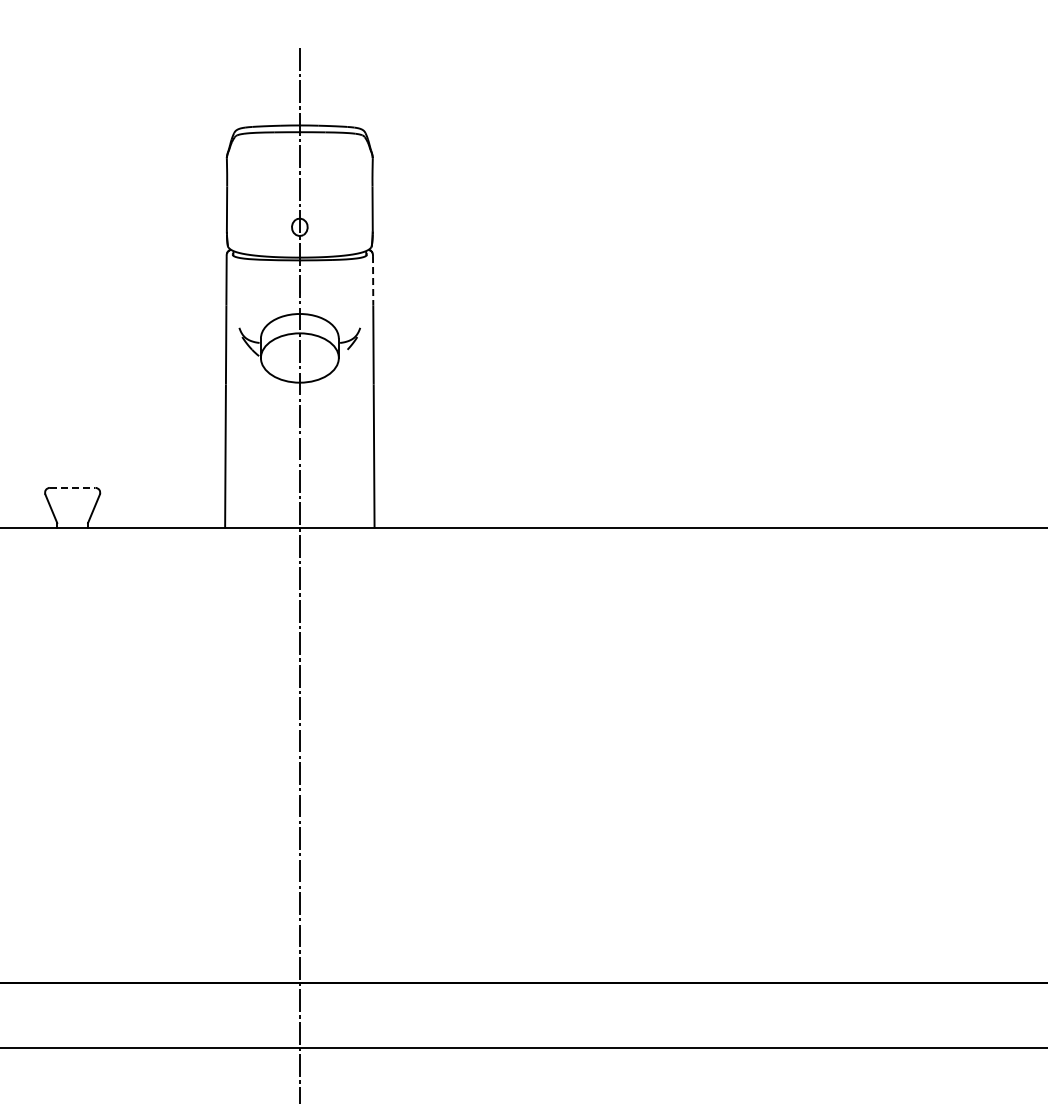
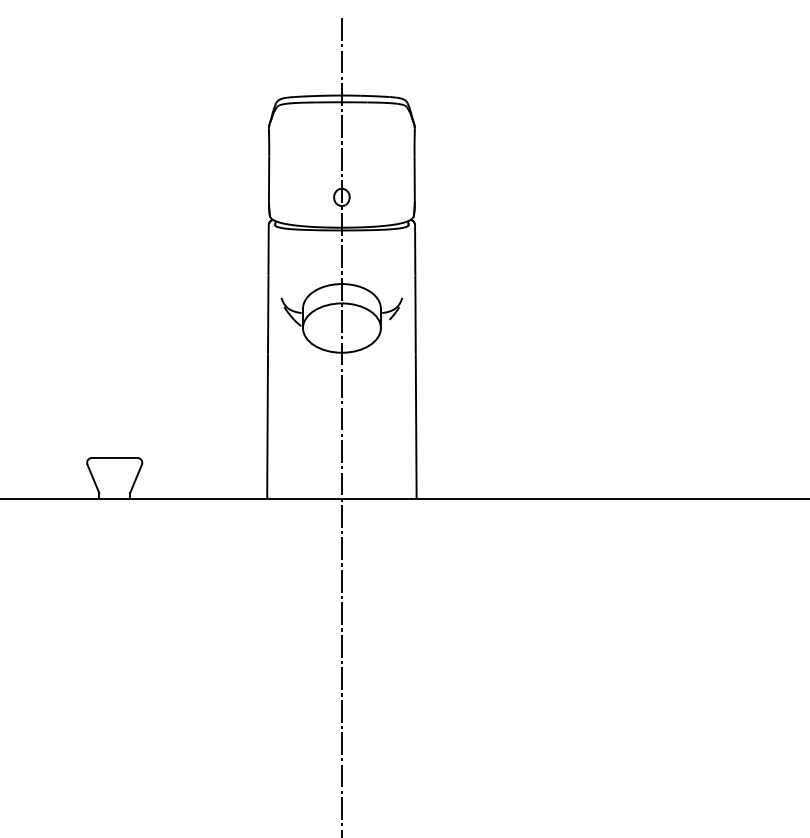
line: (373, 280) -> (415, 250), dashed -> solid
line: (72, 487) -> (114, 457), dashed -> solid

